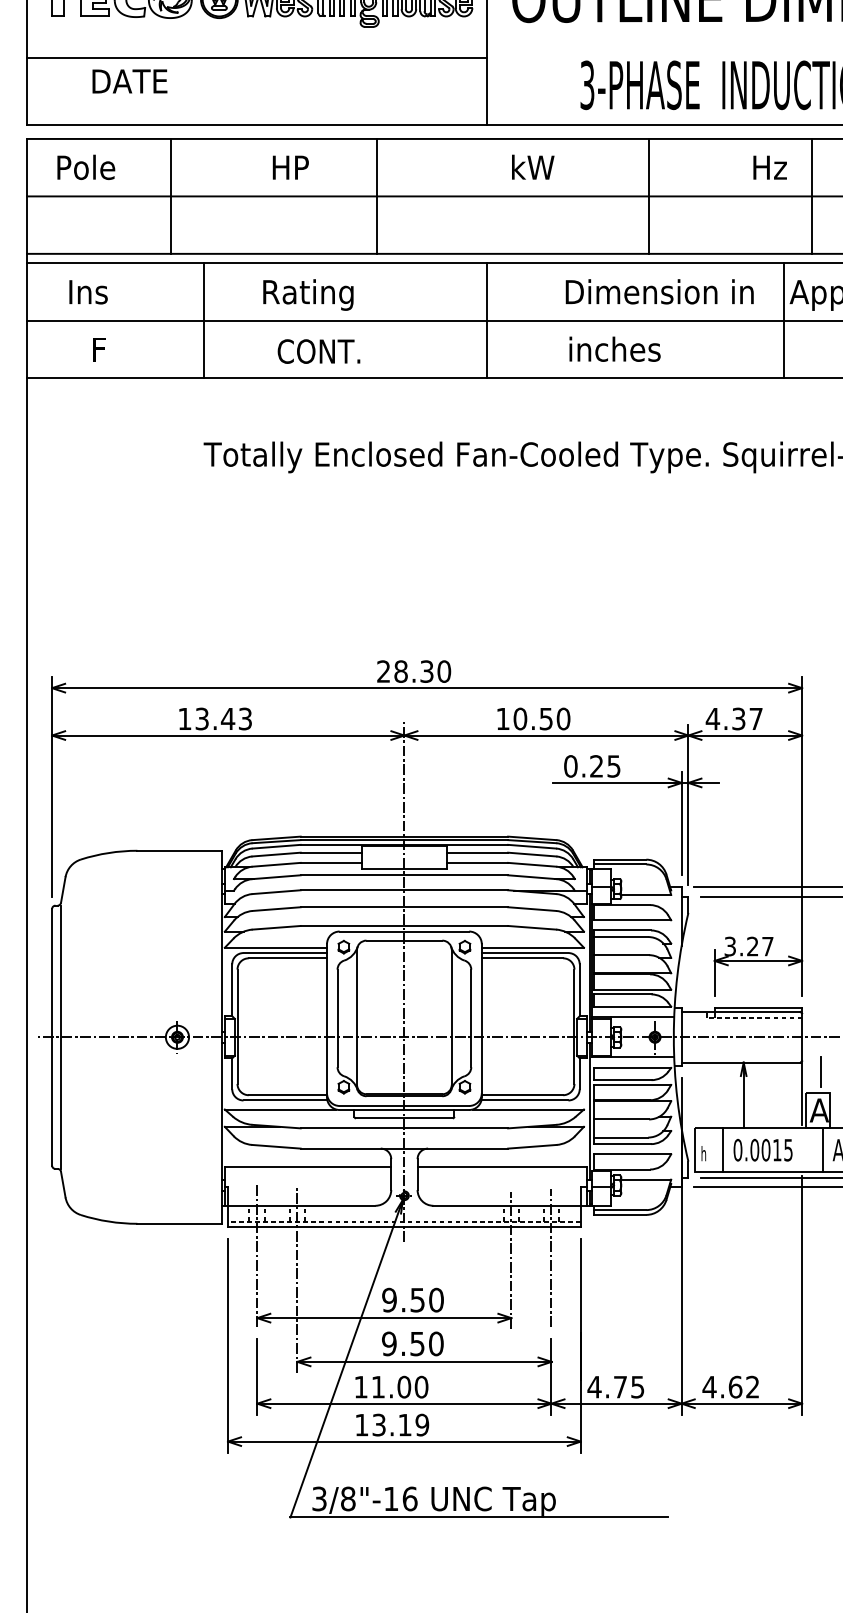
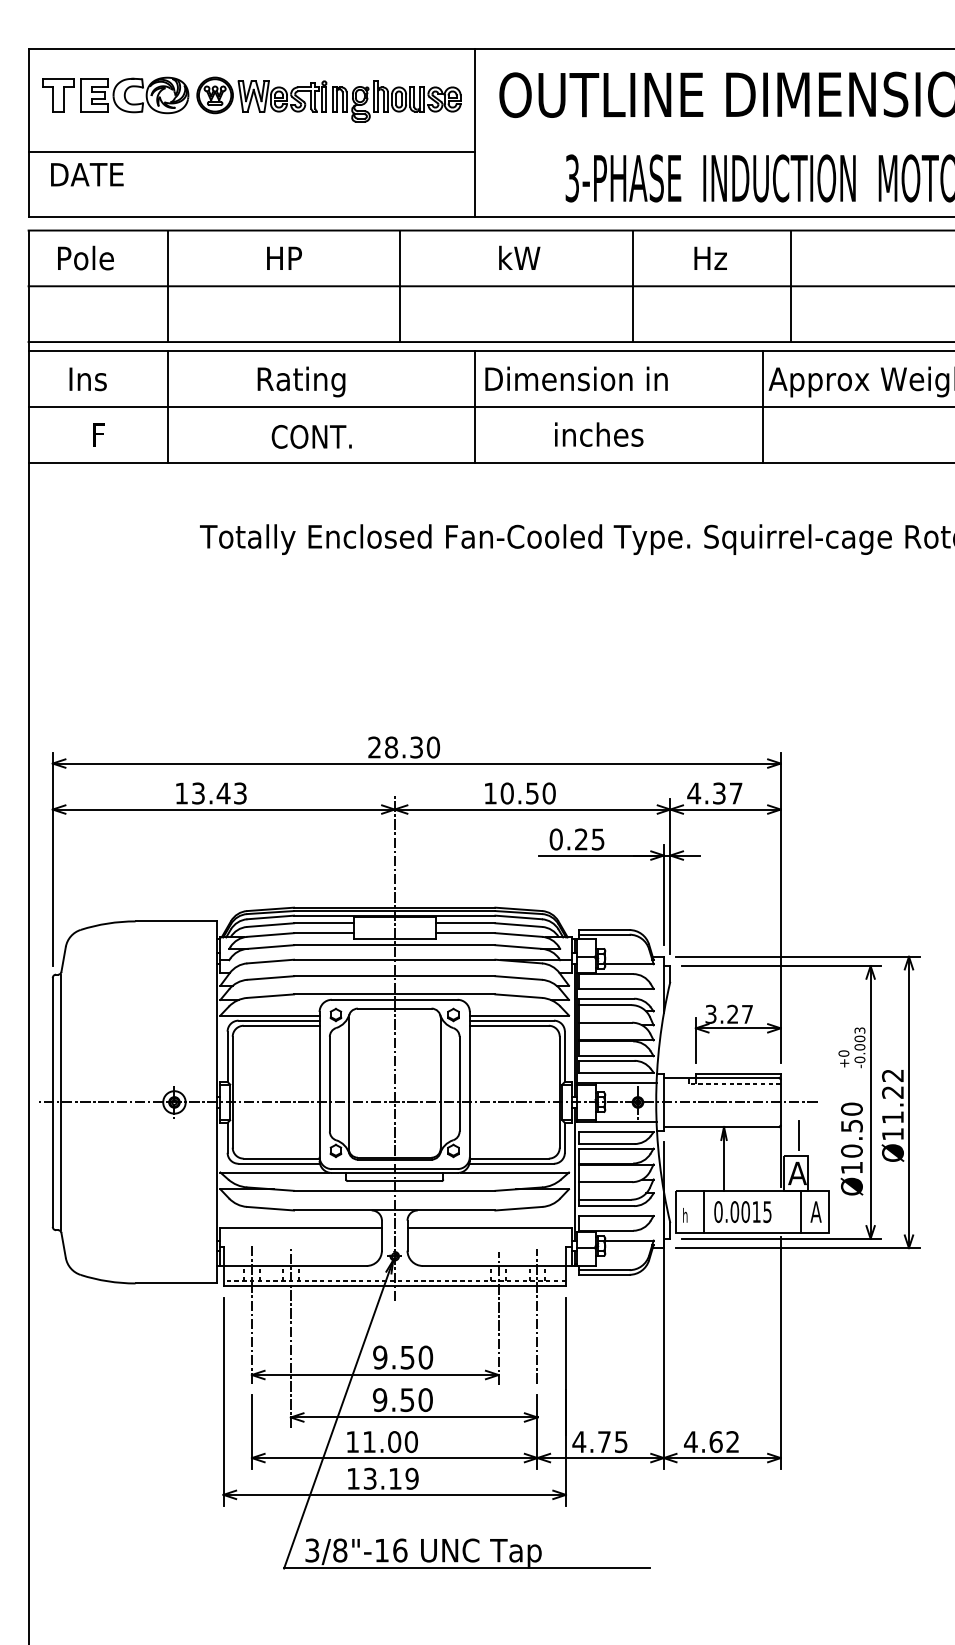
text: (130, 81) -> (87, 174), moved
text: (769, 166) -> (710, 257), moved
line: (377, 196) -> (400, 286), moved
text: (659, 291) -> (576, 378), moved
line: (203, 320) -> (167, 406), moved

